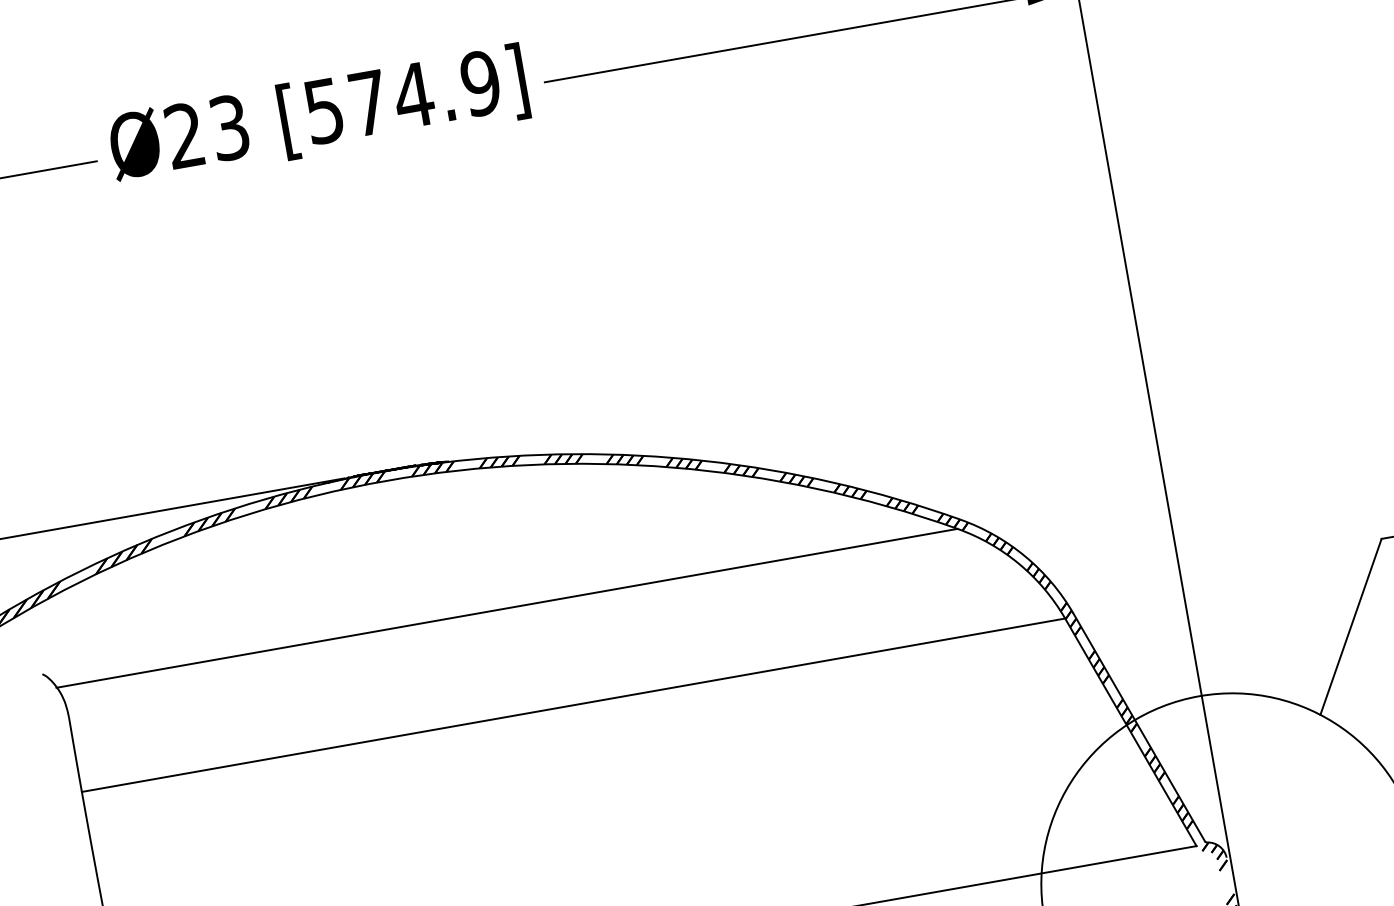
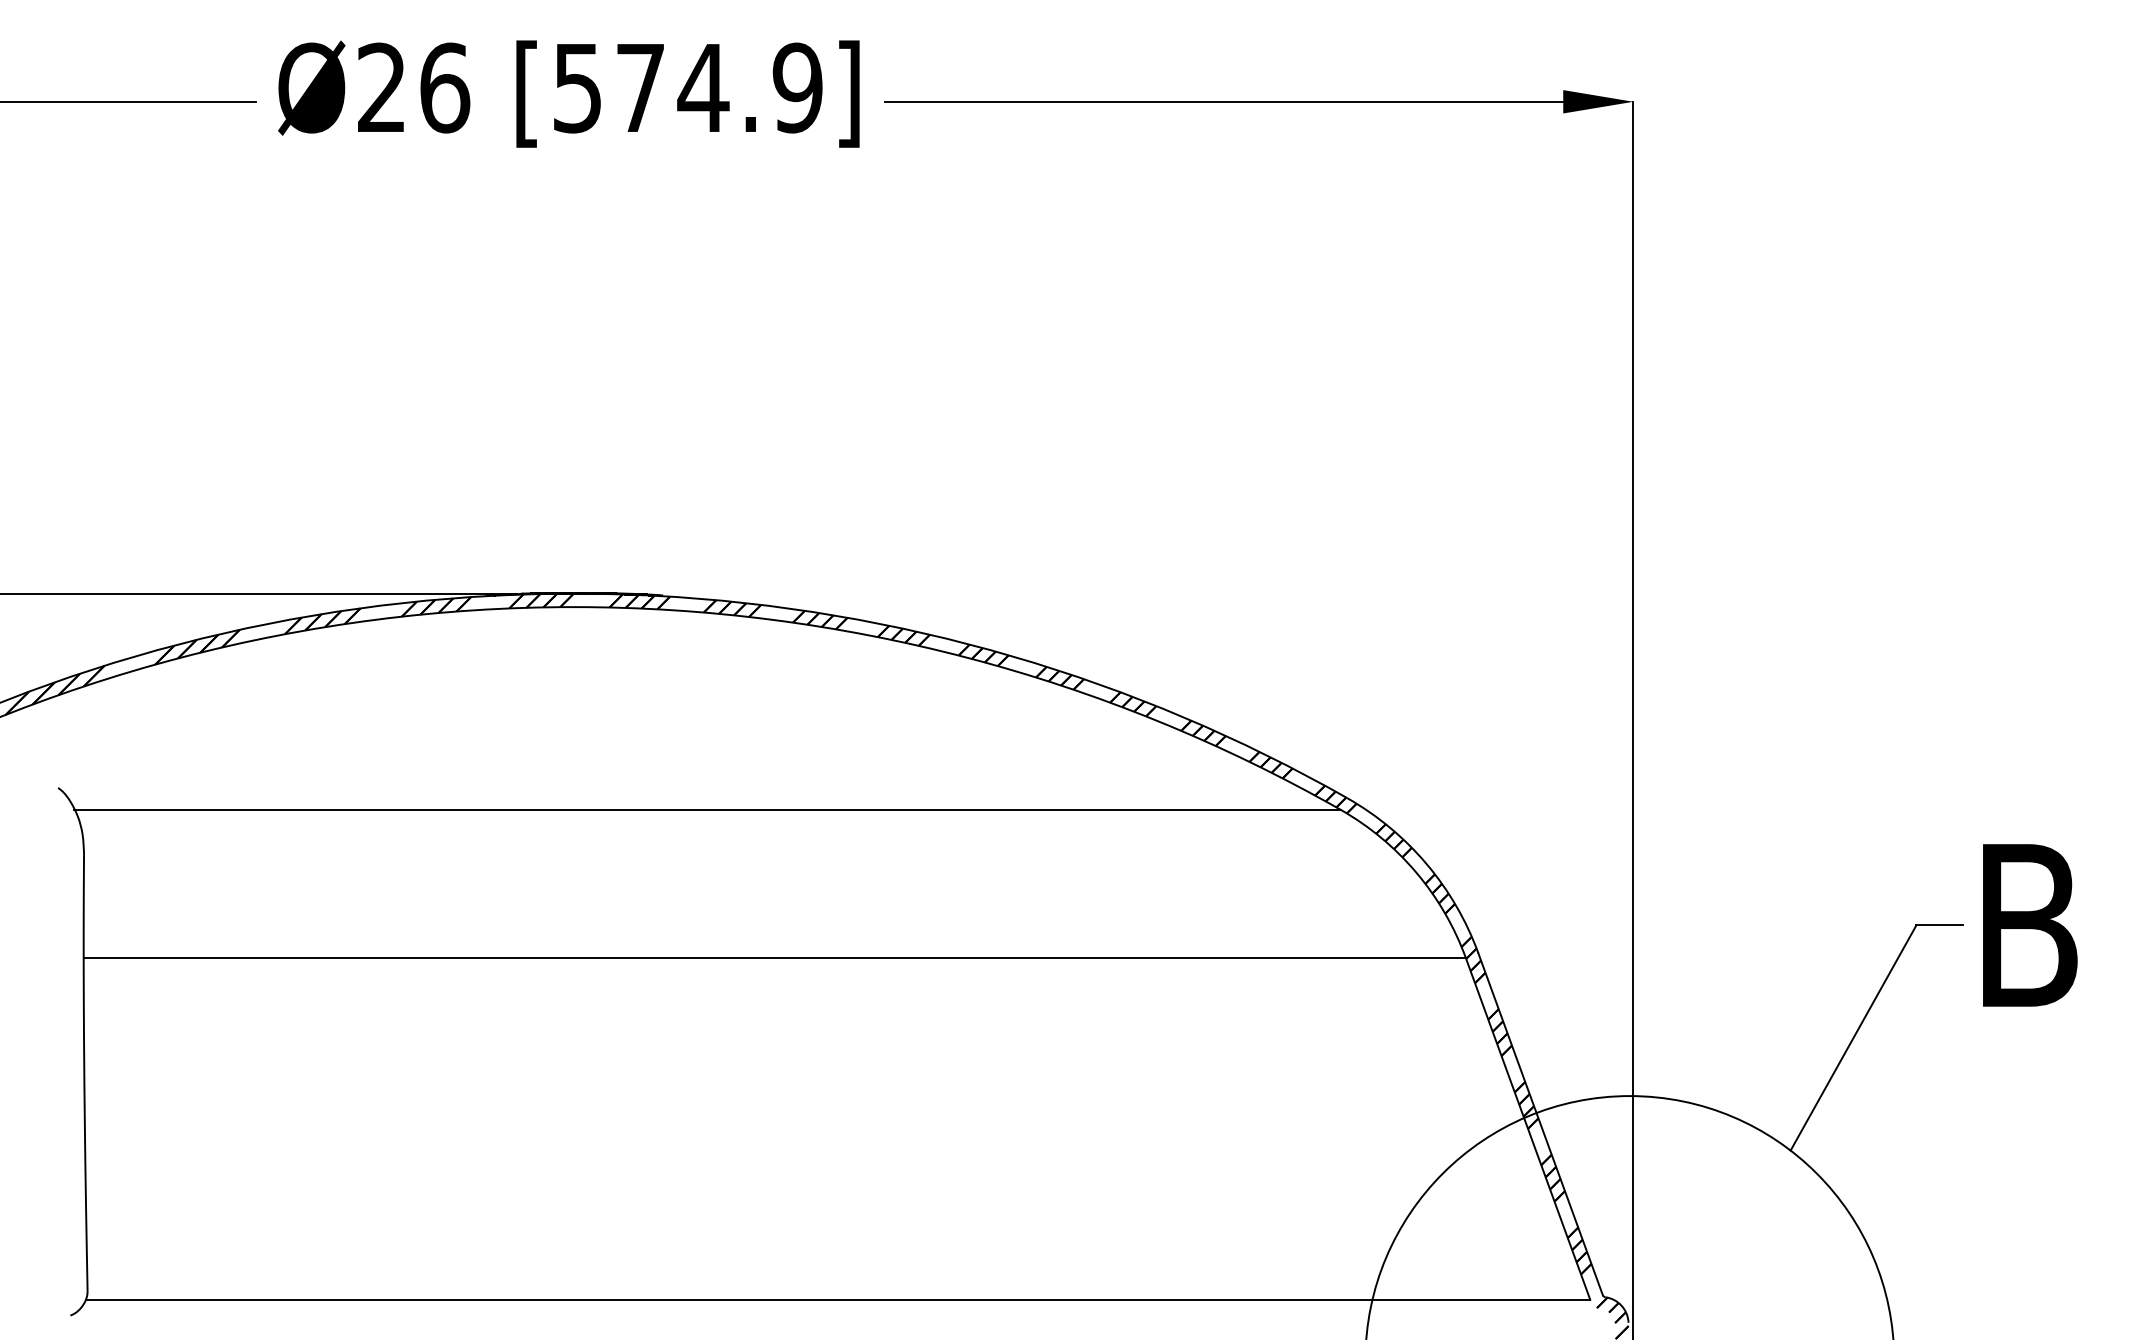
text: (230, 127) -> (445, 87), Ø23 -> Ø26

